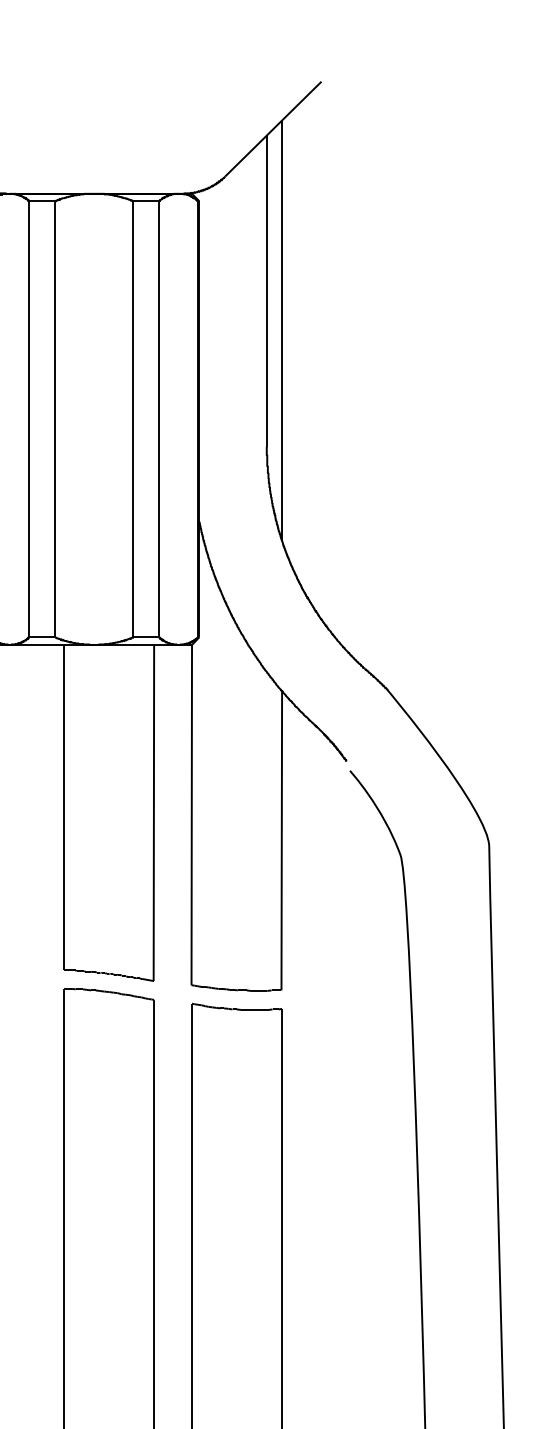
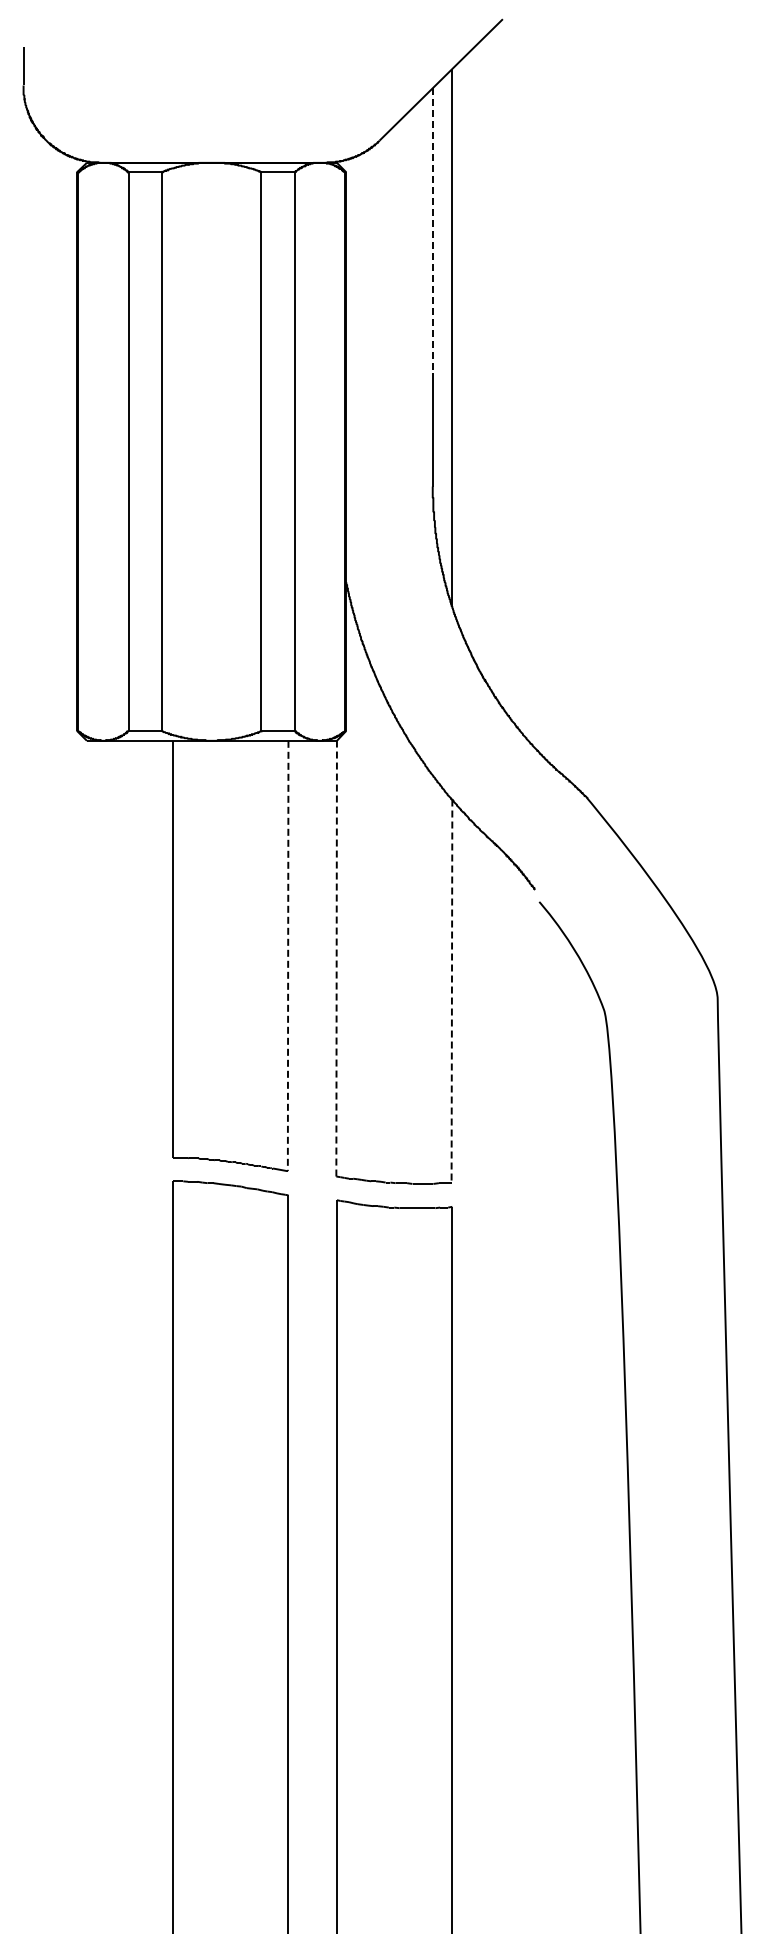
line: (266, 246) -> (432, 230), solid -> dashed
line: (154, 813) -> (288, 956), solid -> dashed
line: (191, 814) -> (336, 958), solid -> dashed
line: (281, 840) -> (451, 991), solid -> dashed

